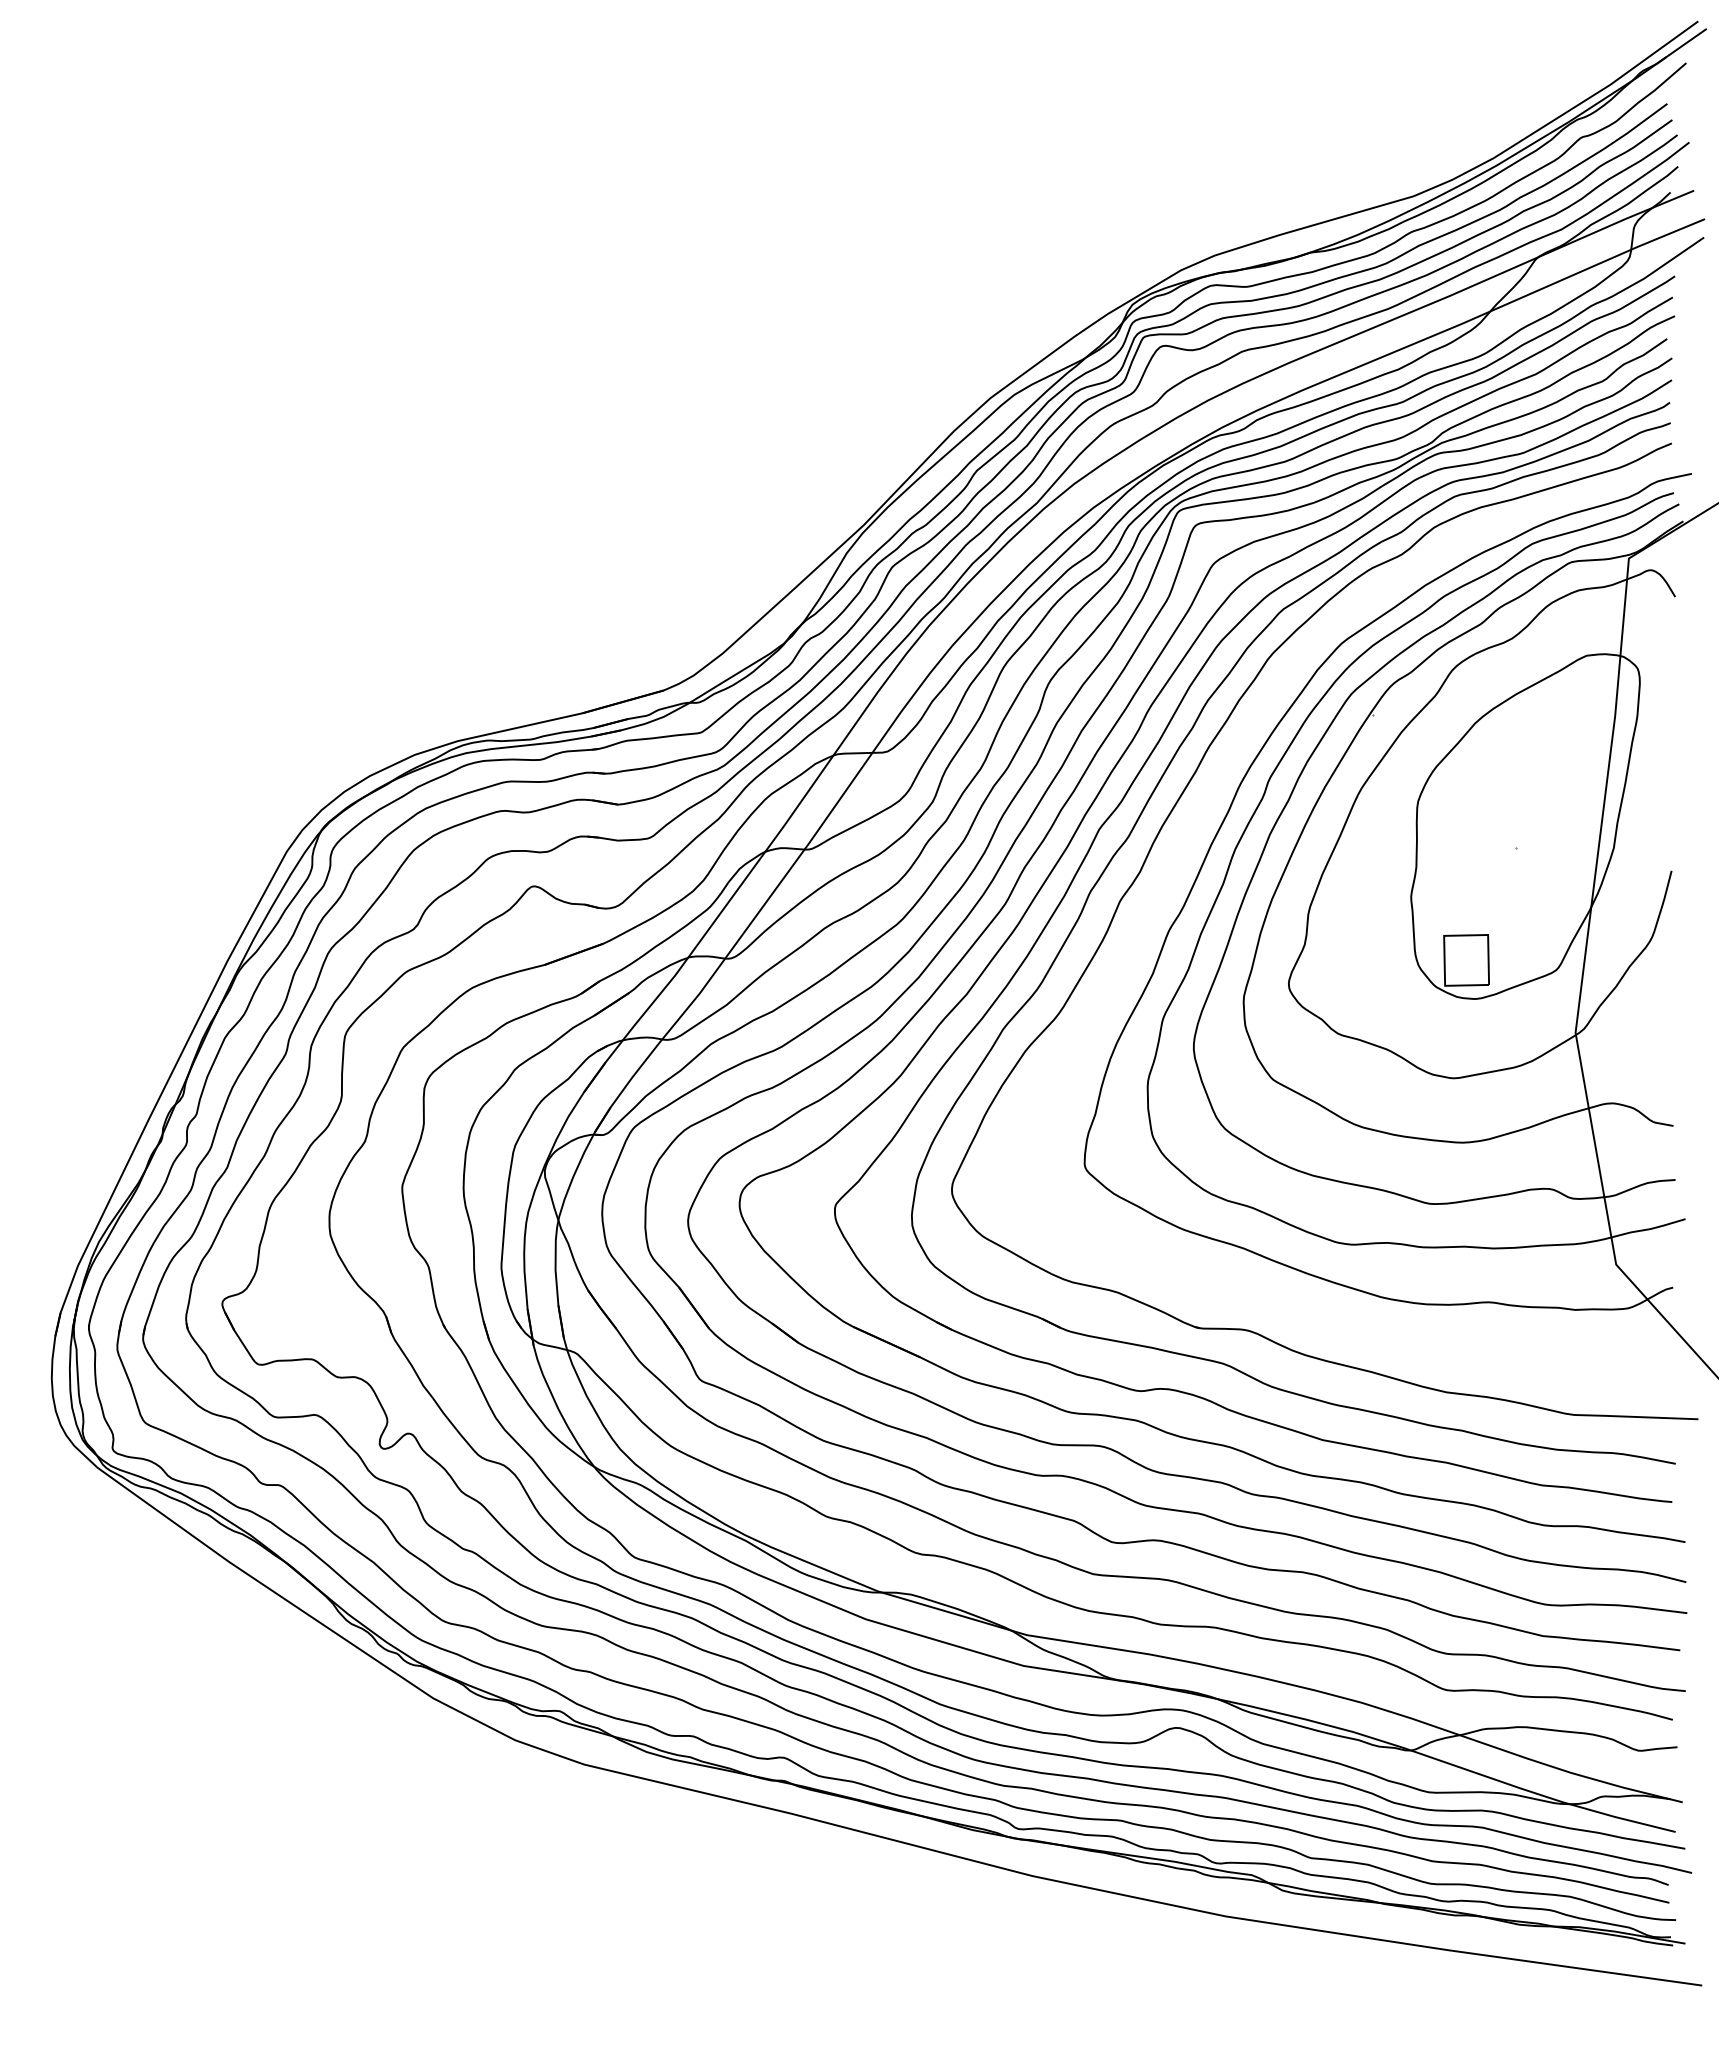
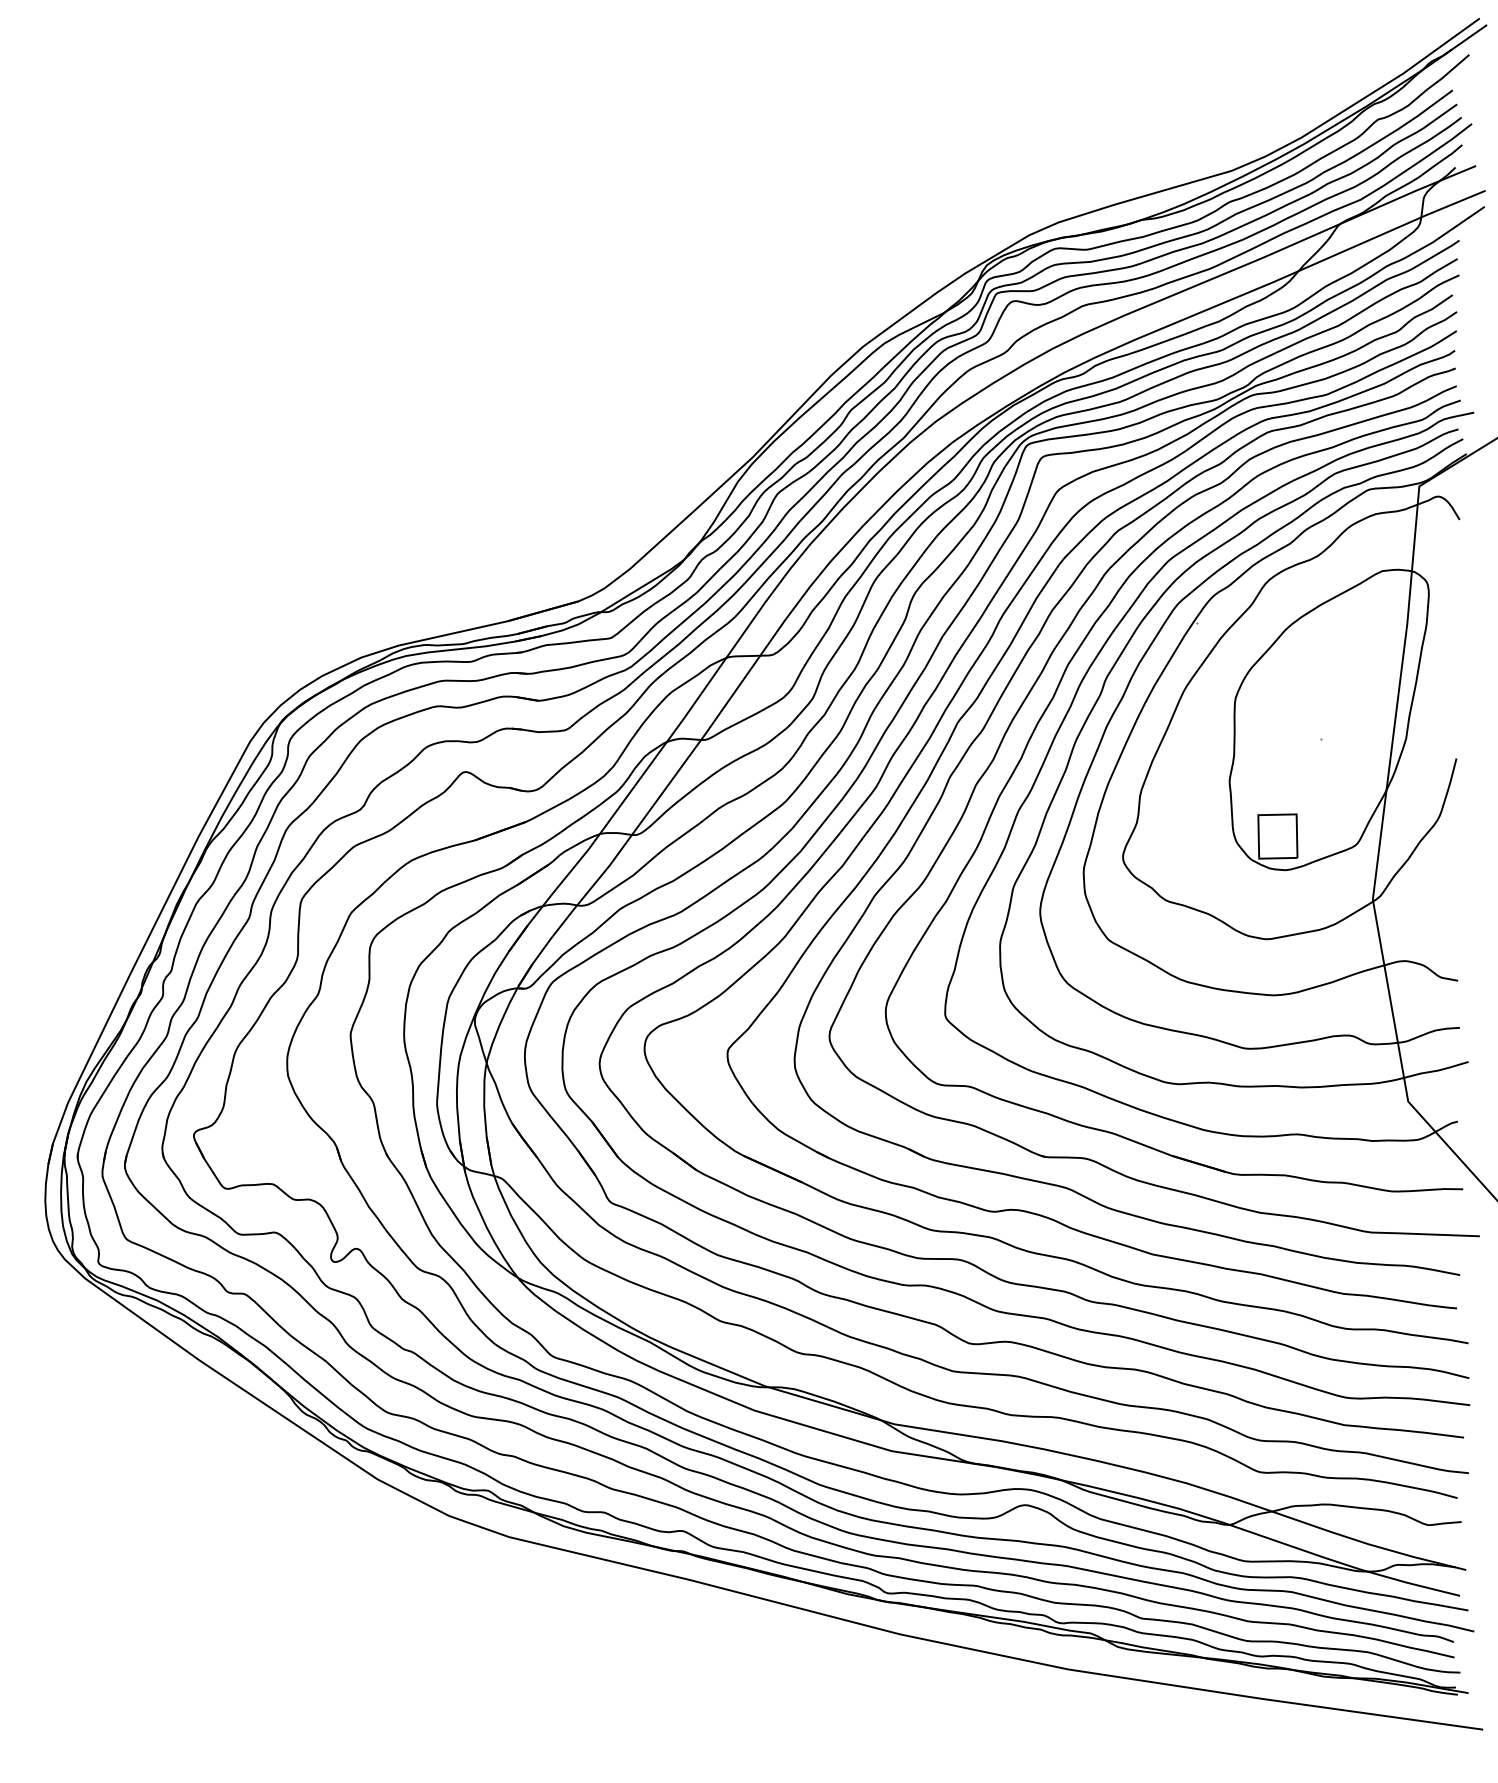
part: (1196, 823) -> (1042, 717), added

